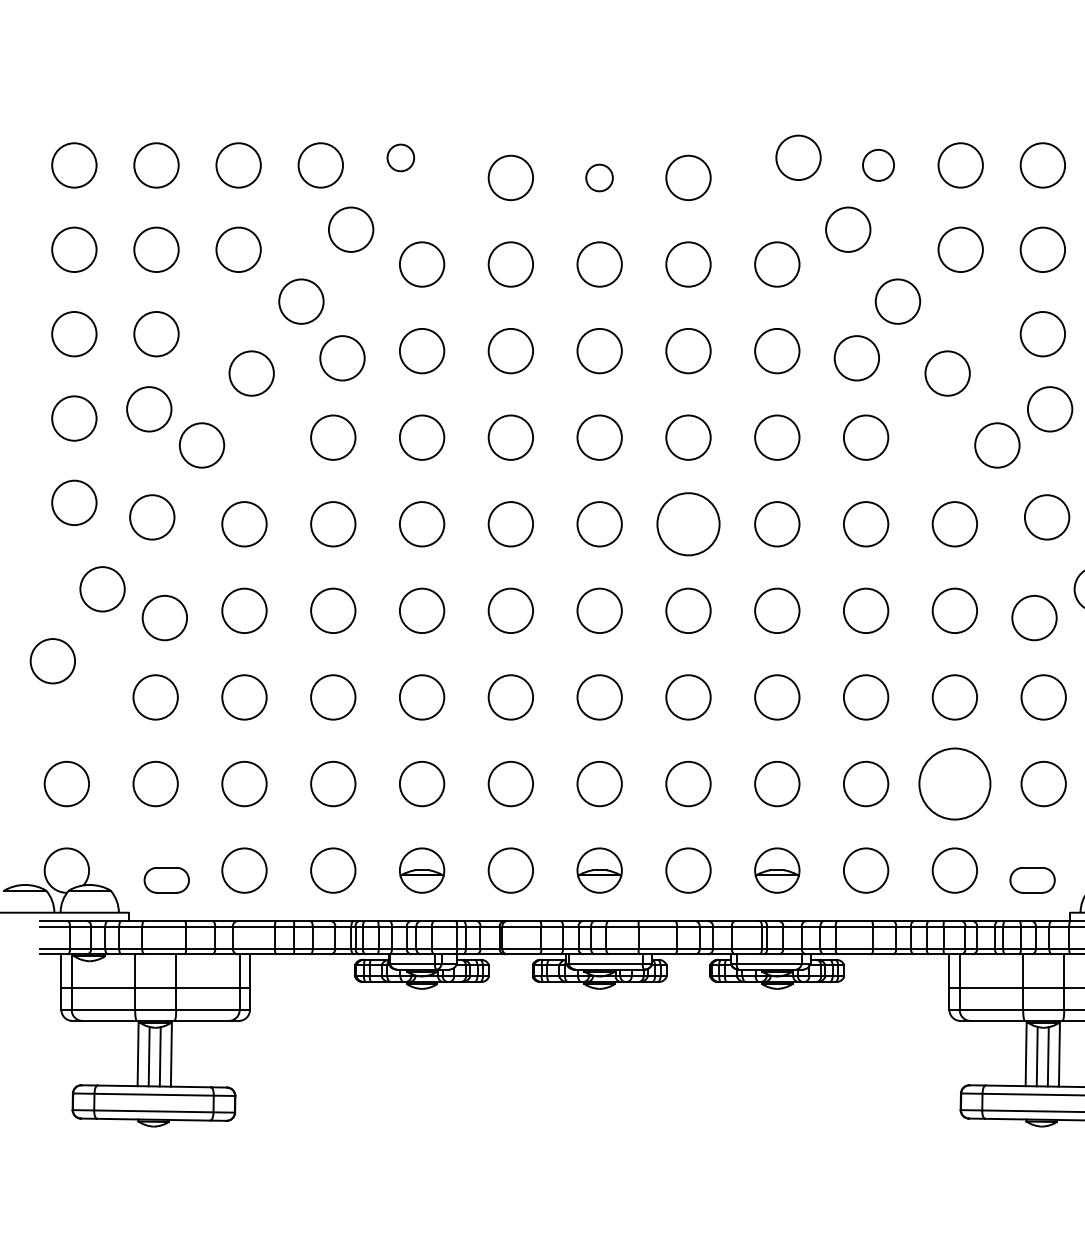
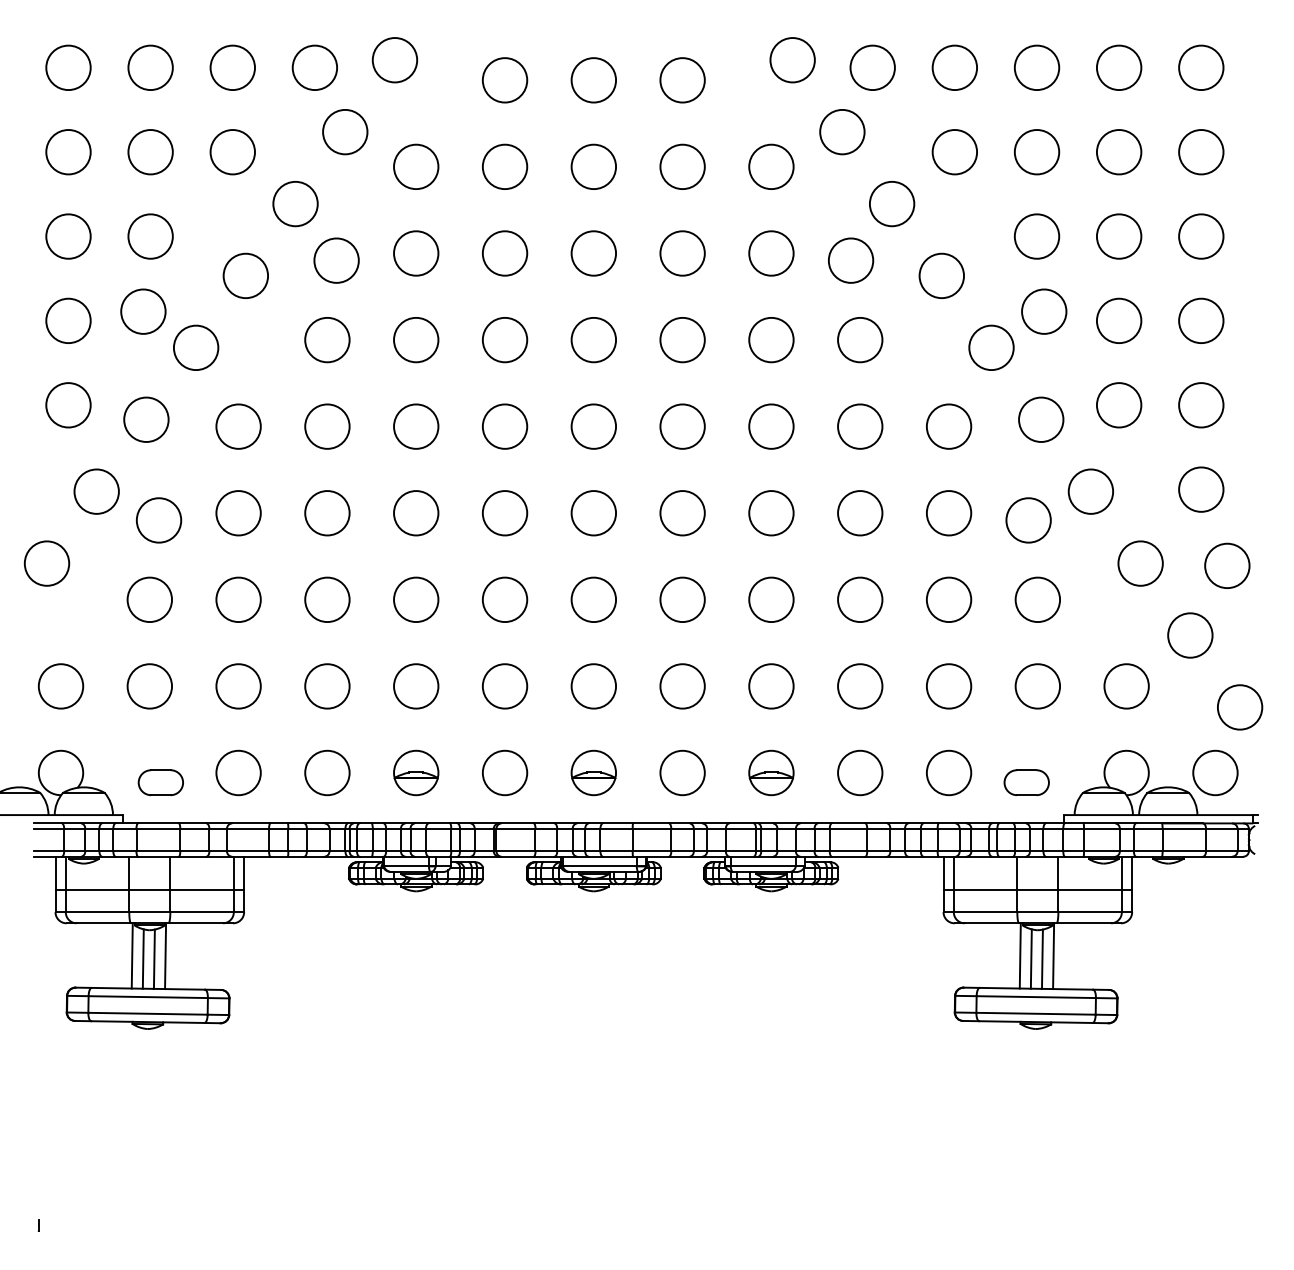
circle: (400, 158) -> (394, 60), size x1.67
circle: (878, 165) -> (872, 67), size x1.43
circle: (599, 178) -> (593, 80), size x1.67
circle: (688, 524) -> (682, 426), size x0.71
circle: (954, 784) -> (948, 686), size x0.62

